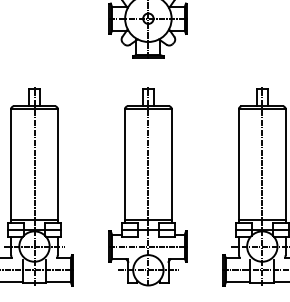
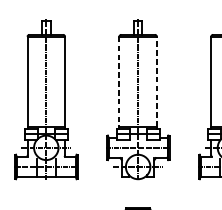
line: (125, 164) -> (119, 81), solid -> dashed
line: (171, 164) -> (156, 81), solid -> dashed

